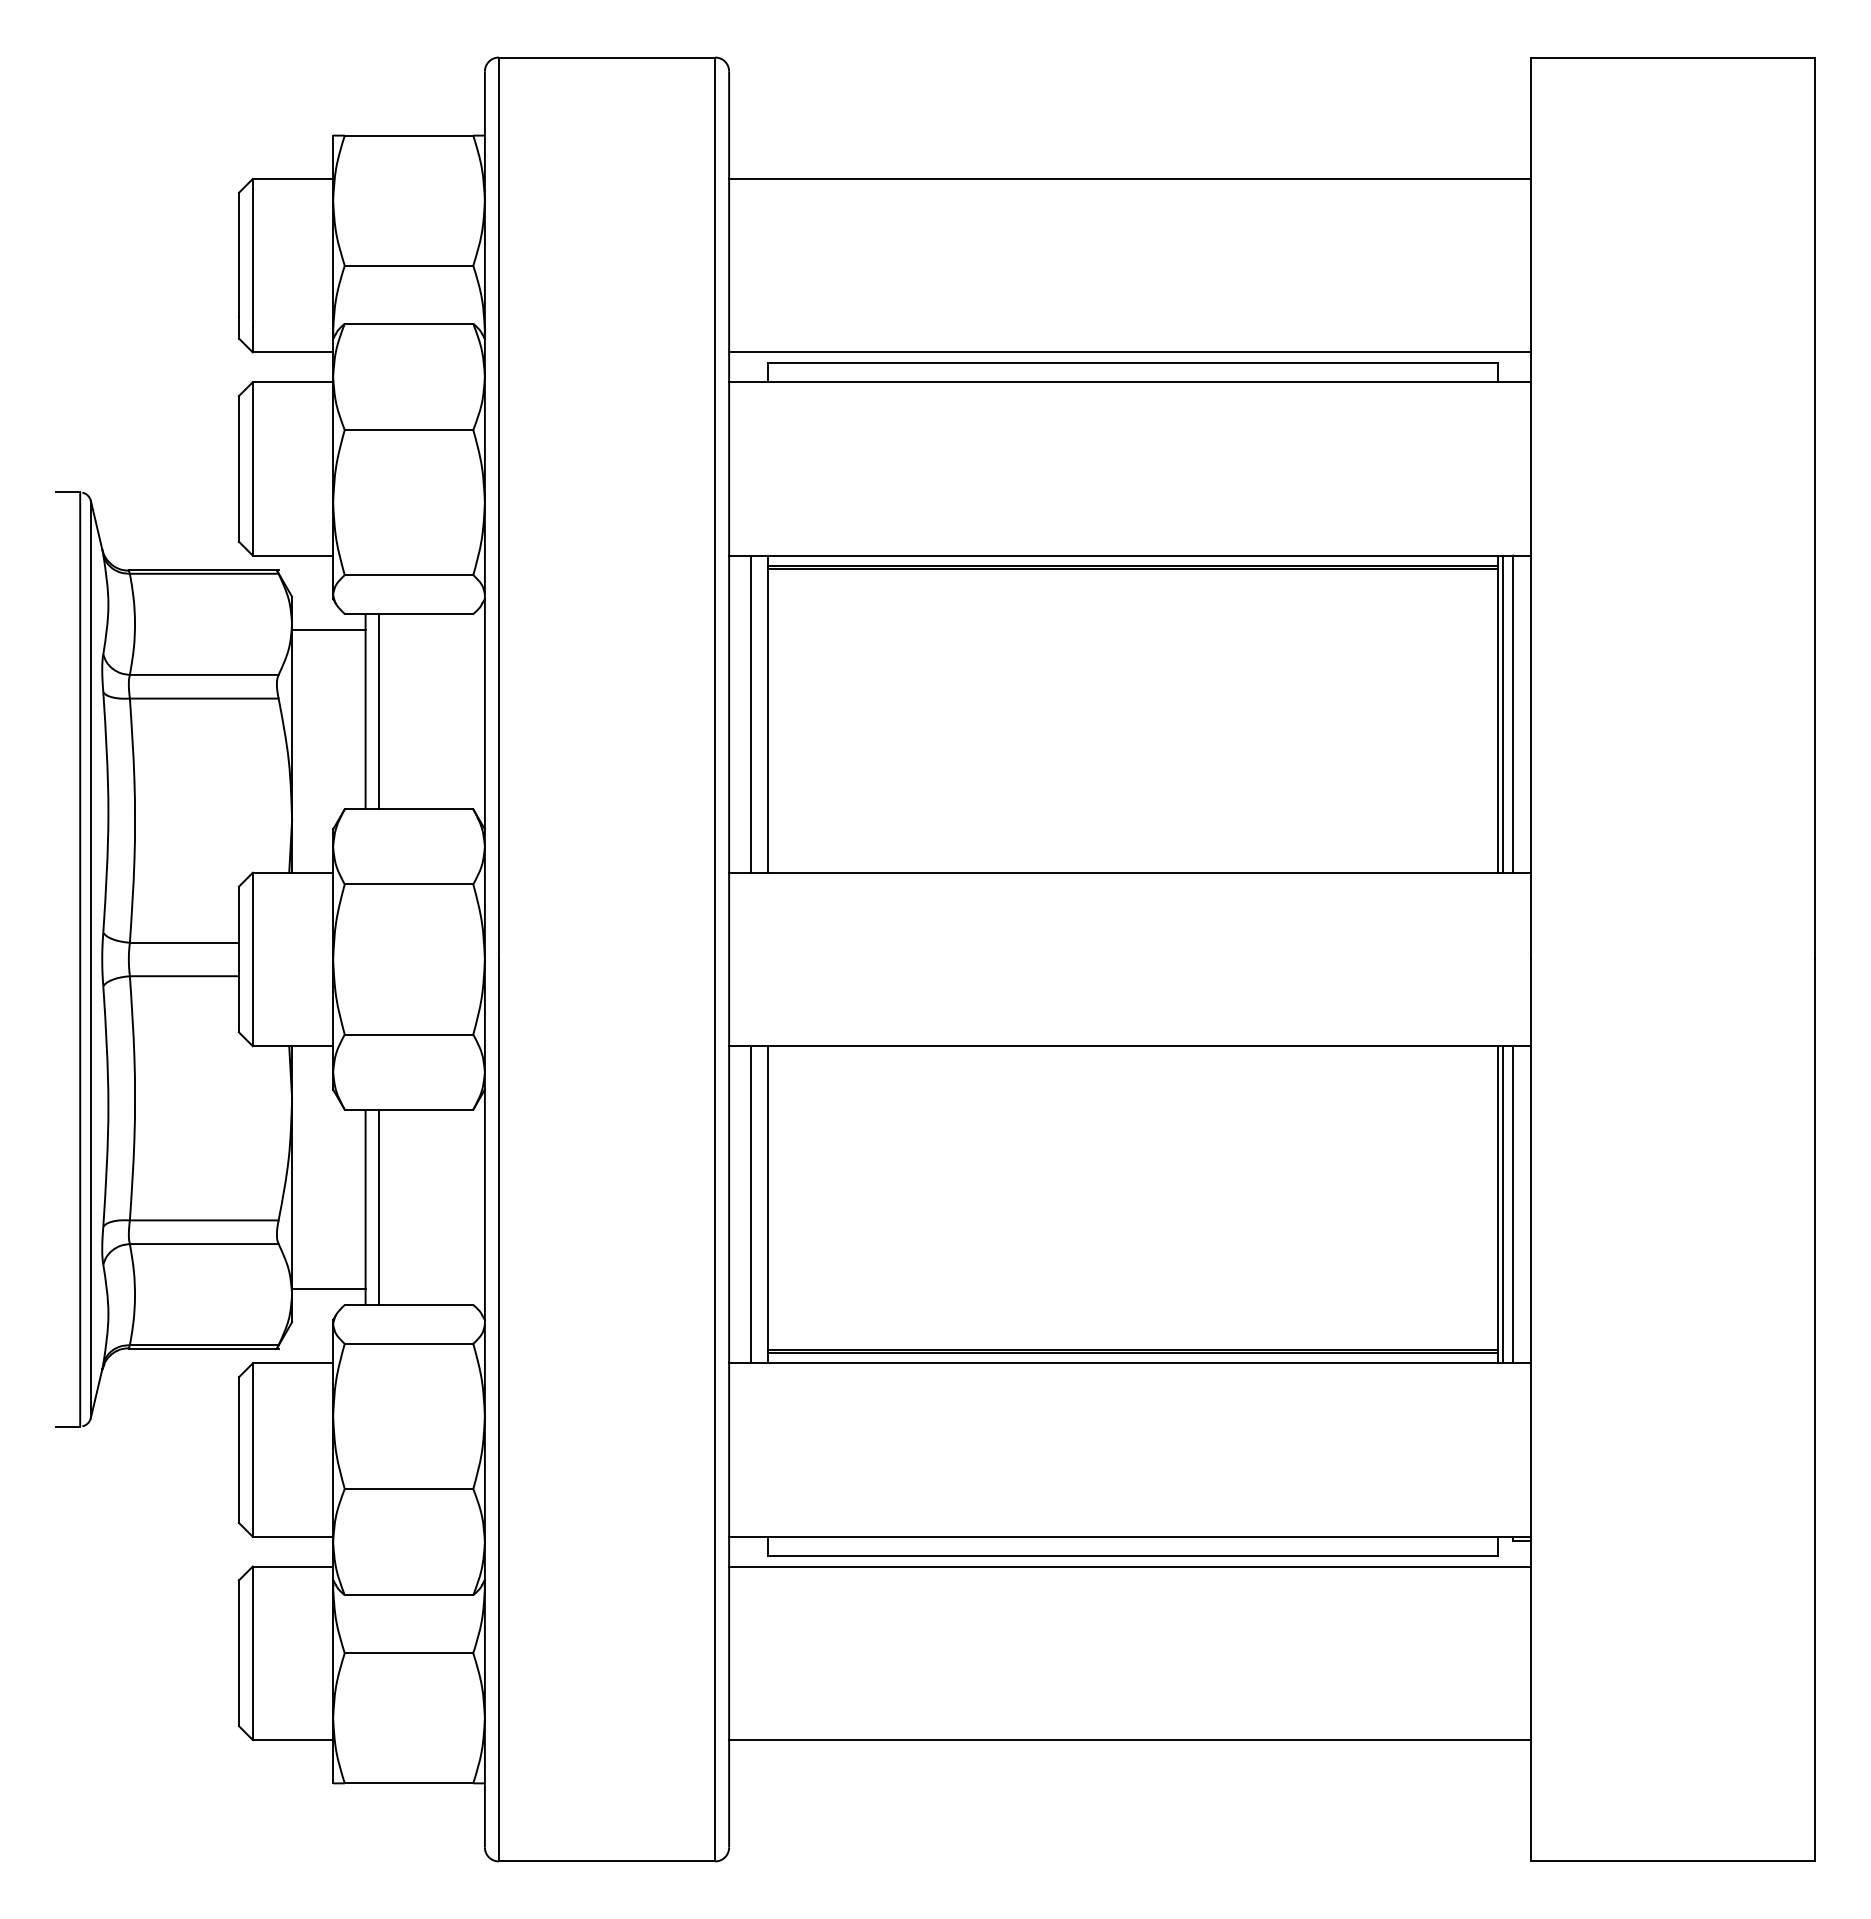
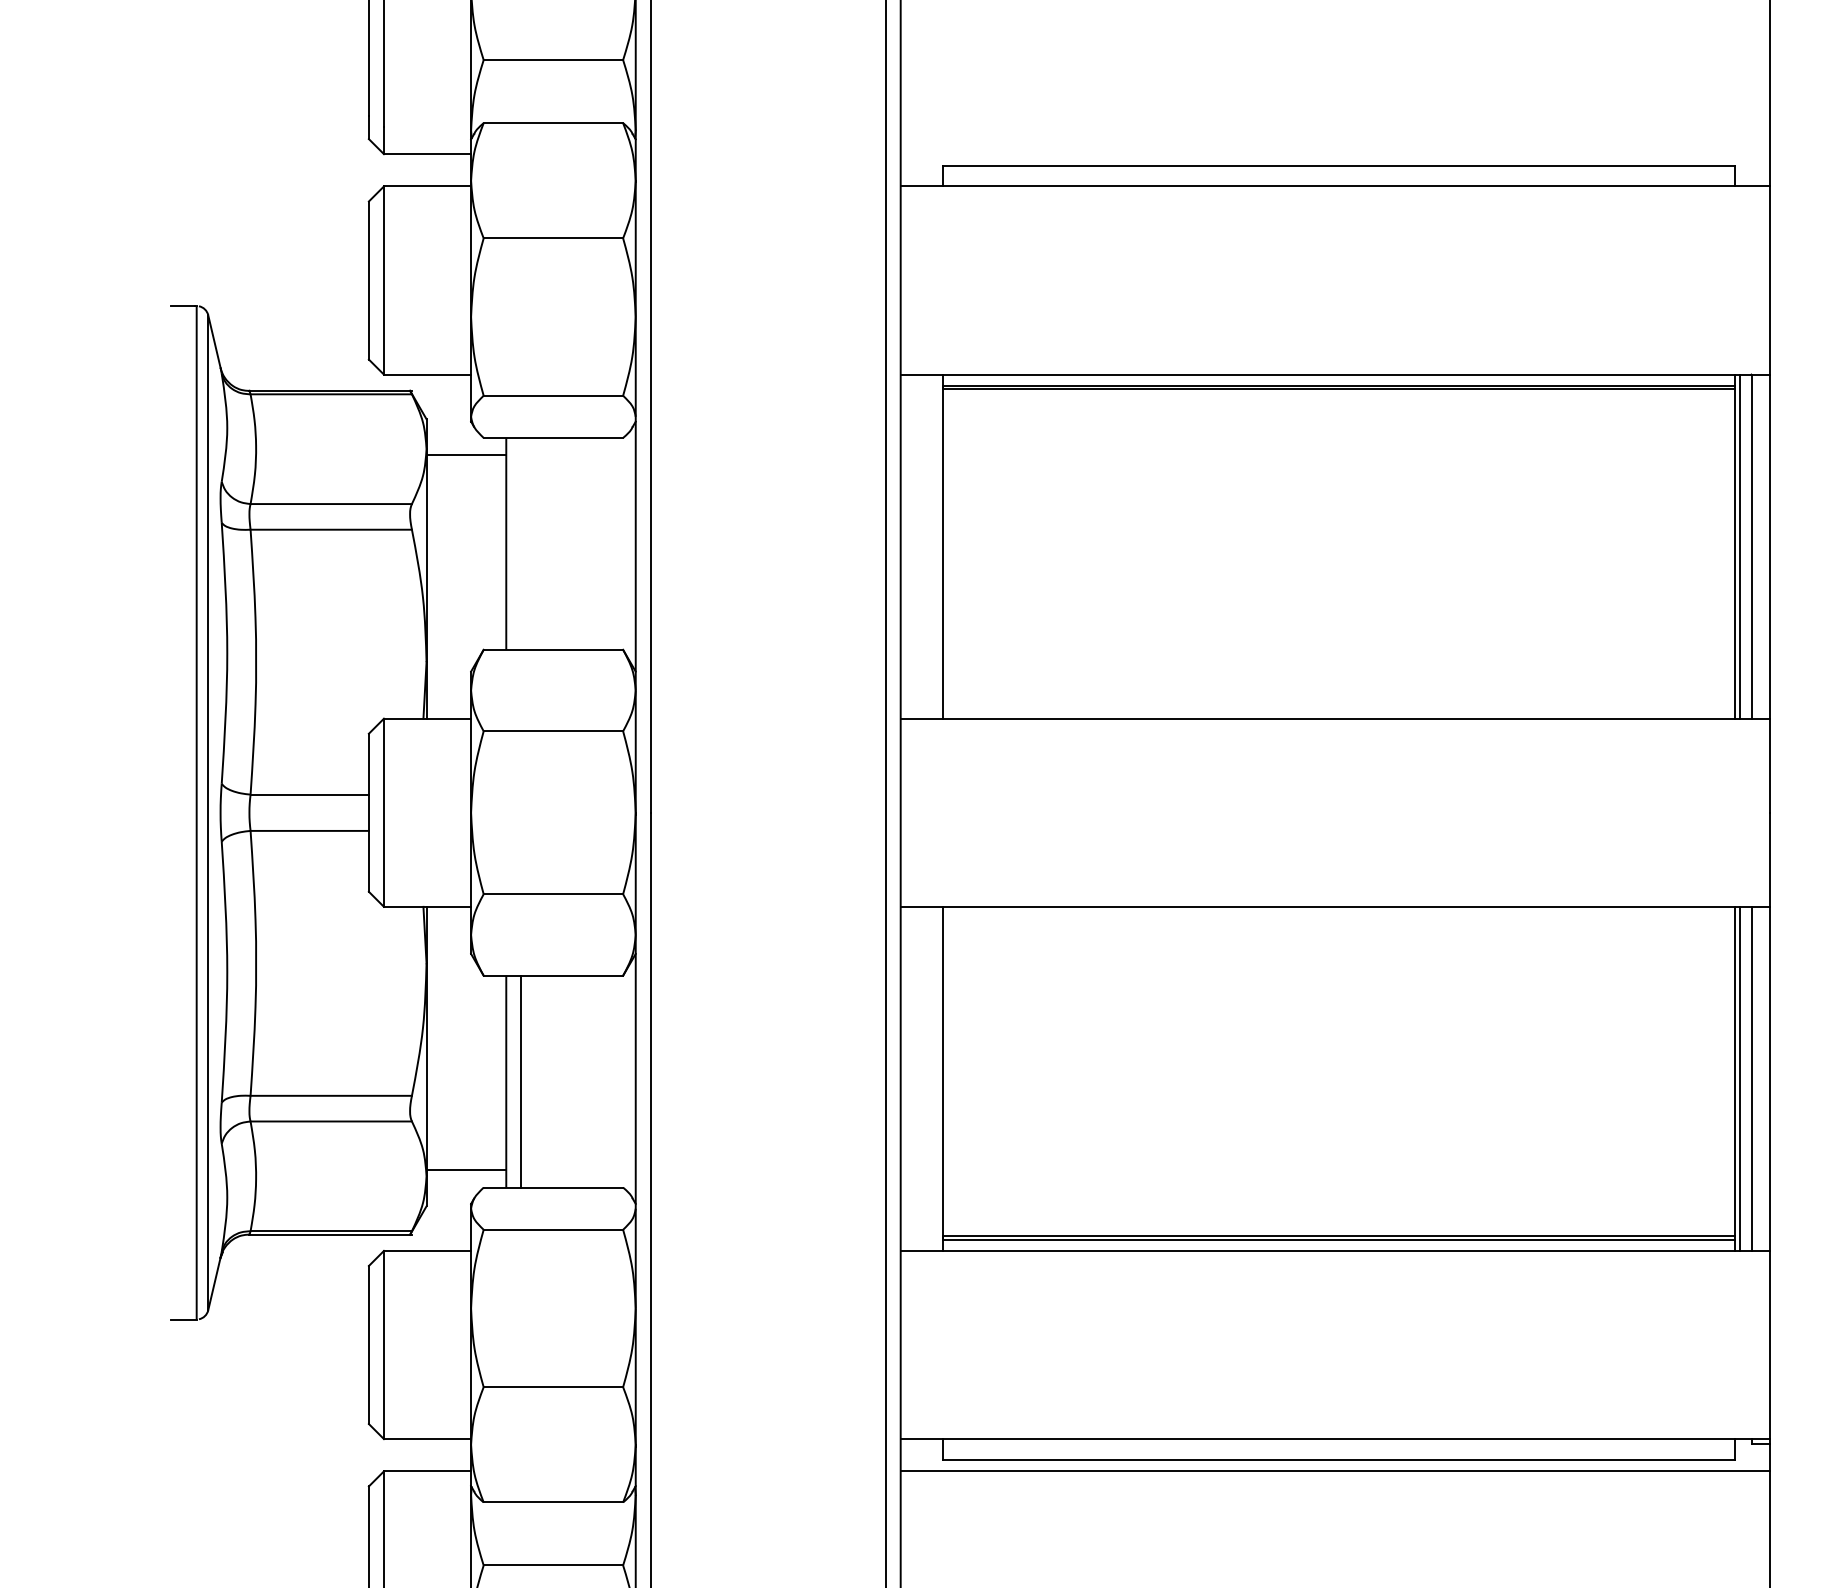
line: (1129, 352) -> (1335, 154), removed
line: (379, 711) -> (521, 543), removed
line: (750, 713) -> (923, 545), removed
line: (750, 1204) -> (923, 1078), removed

